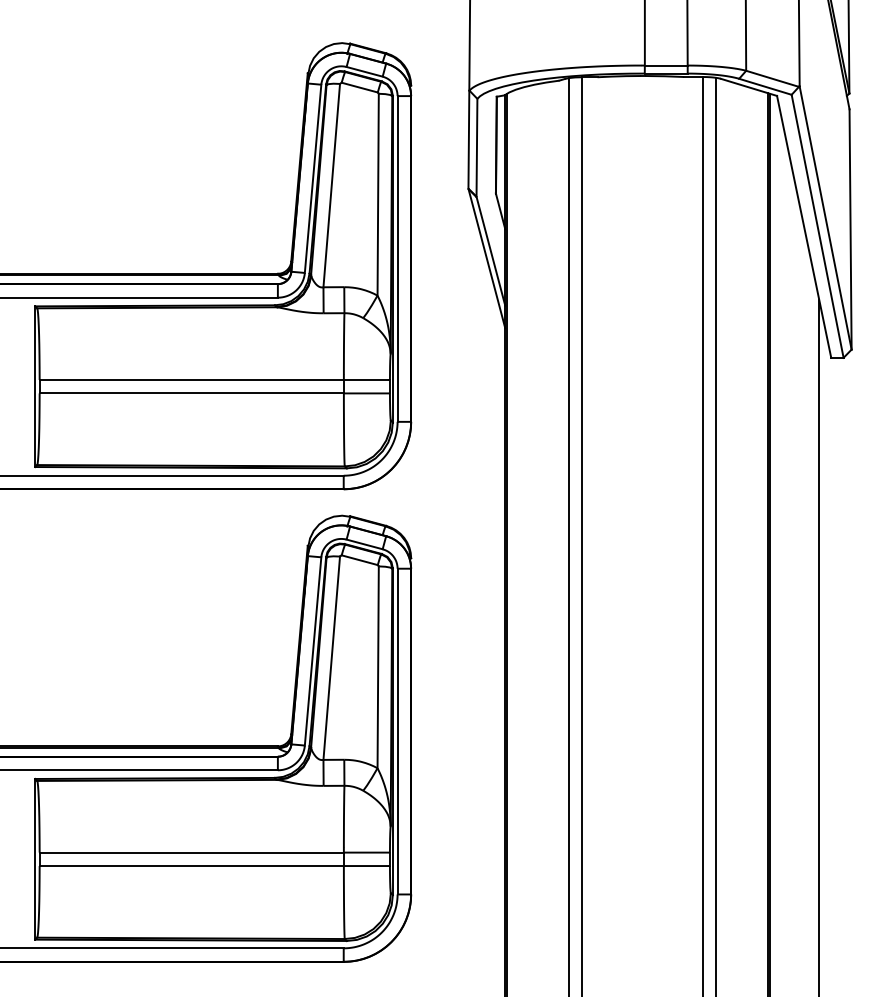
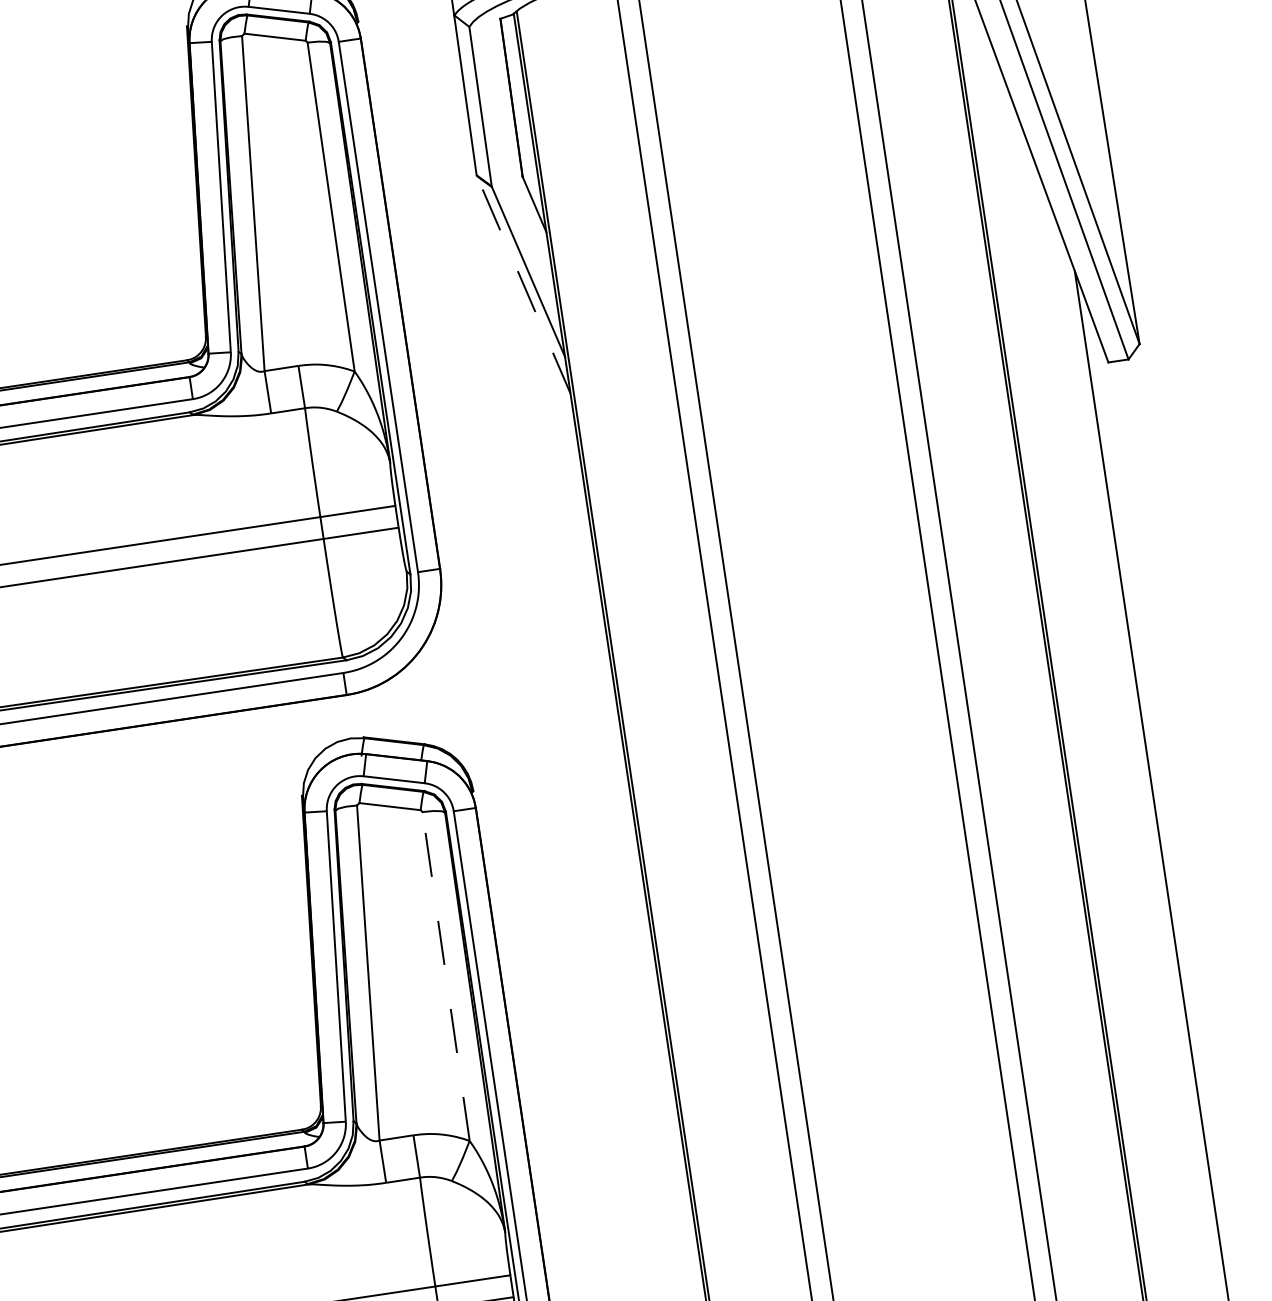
line: (486, 258) -> (523, 284), solid -> dashed
line: (378, 667) -> (446, 976), solid -> dashed

